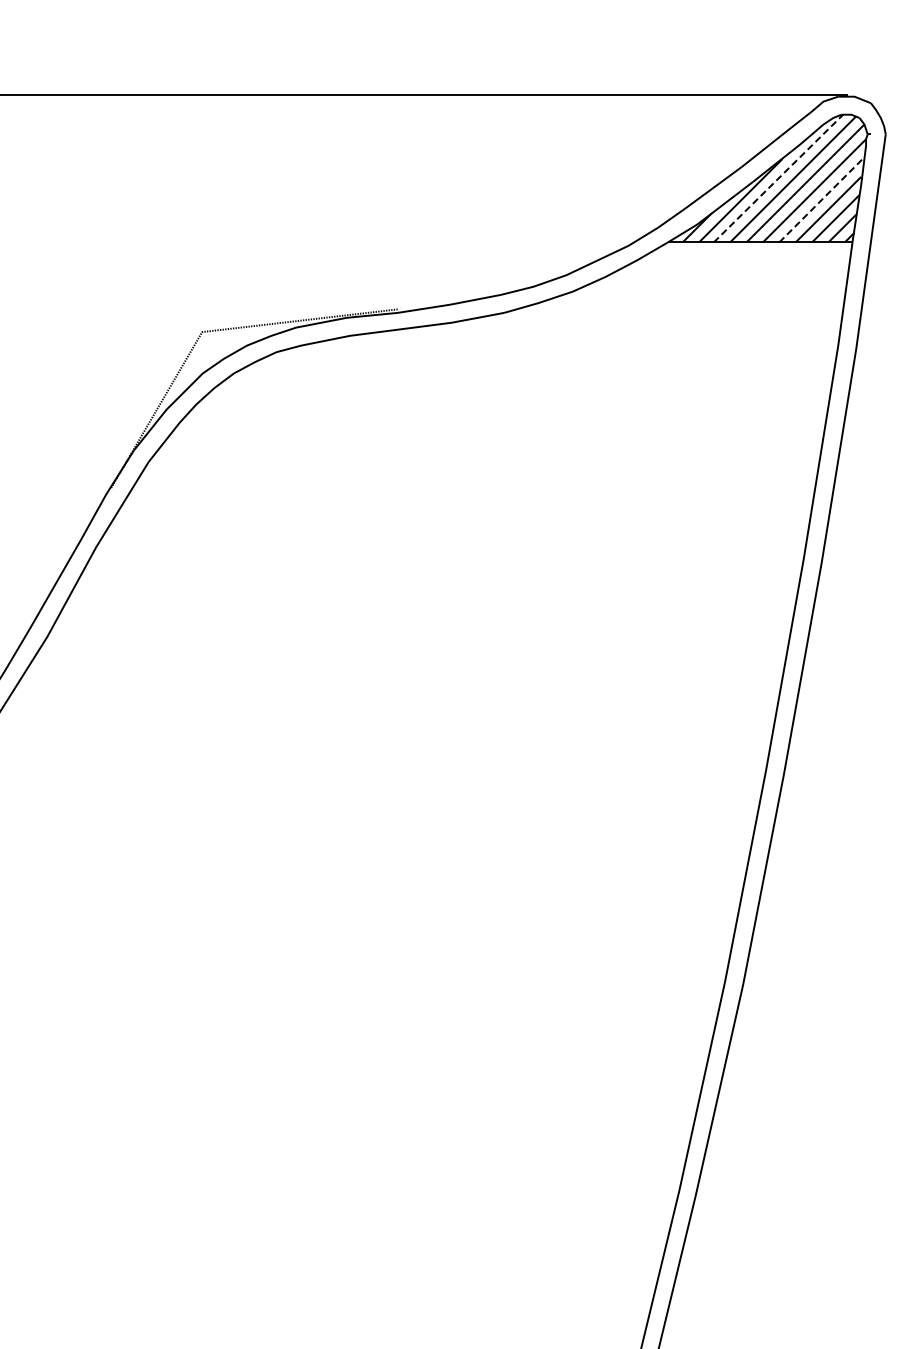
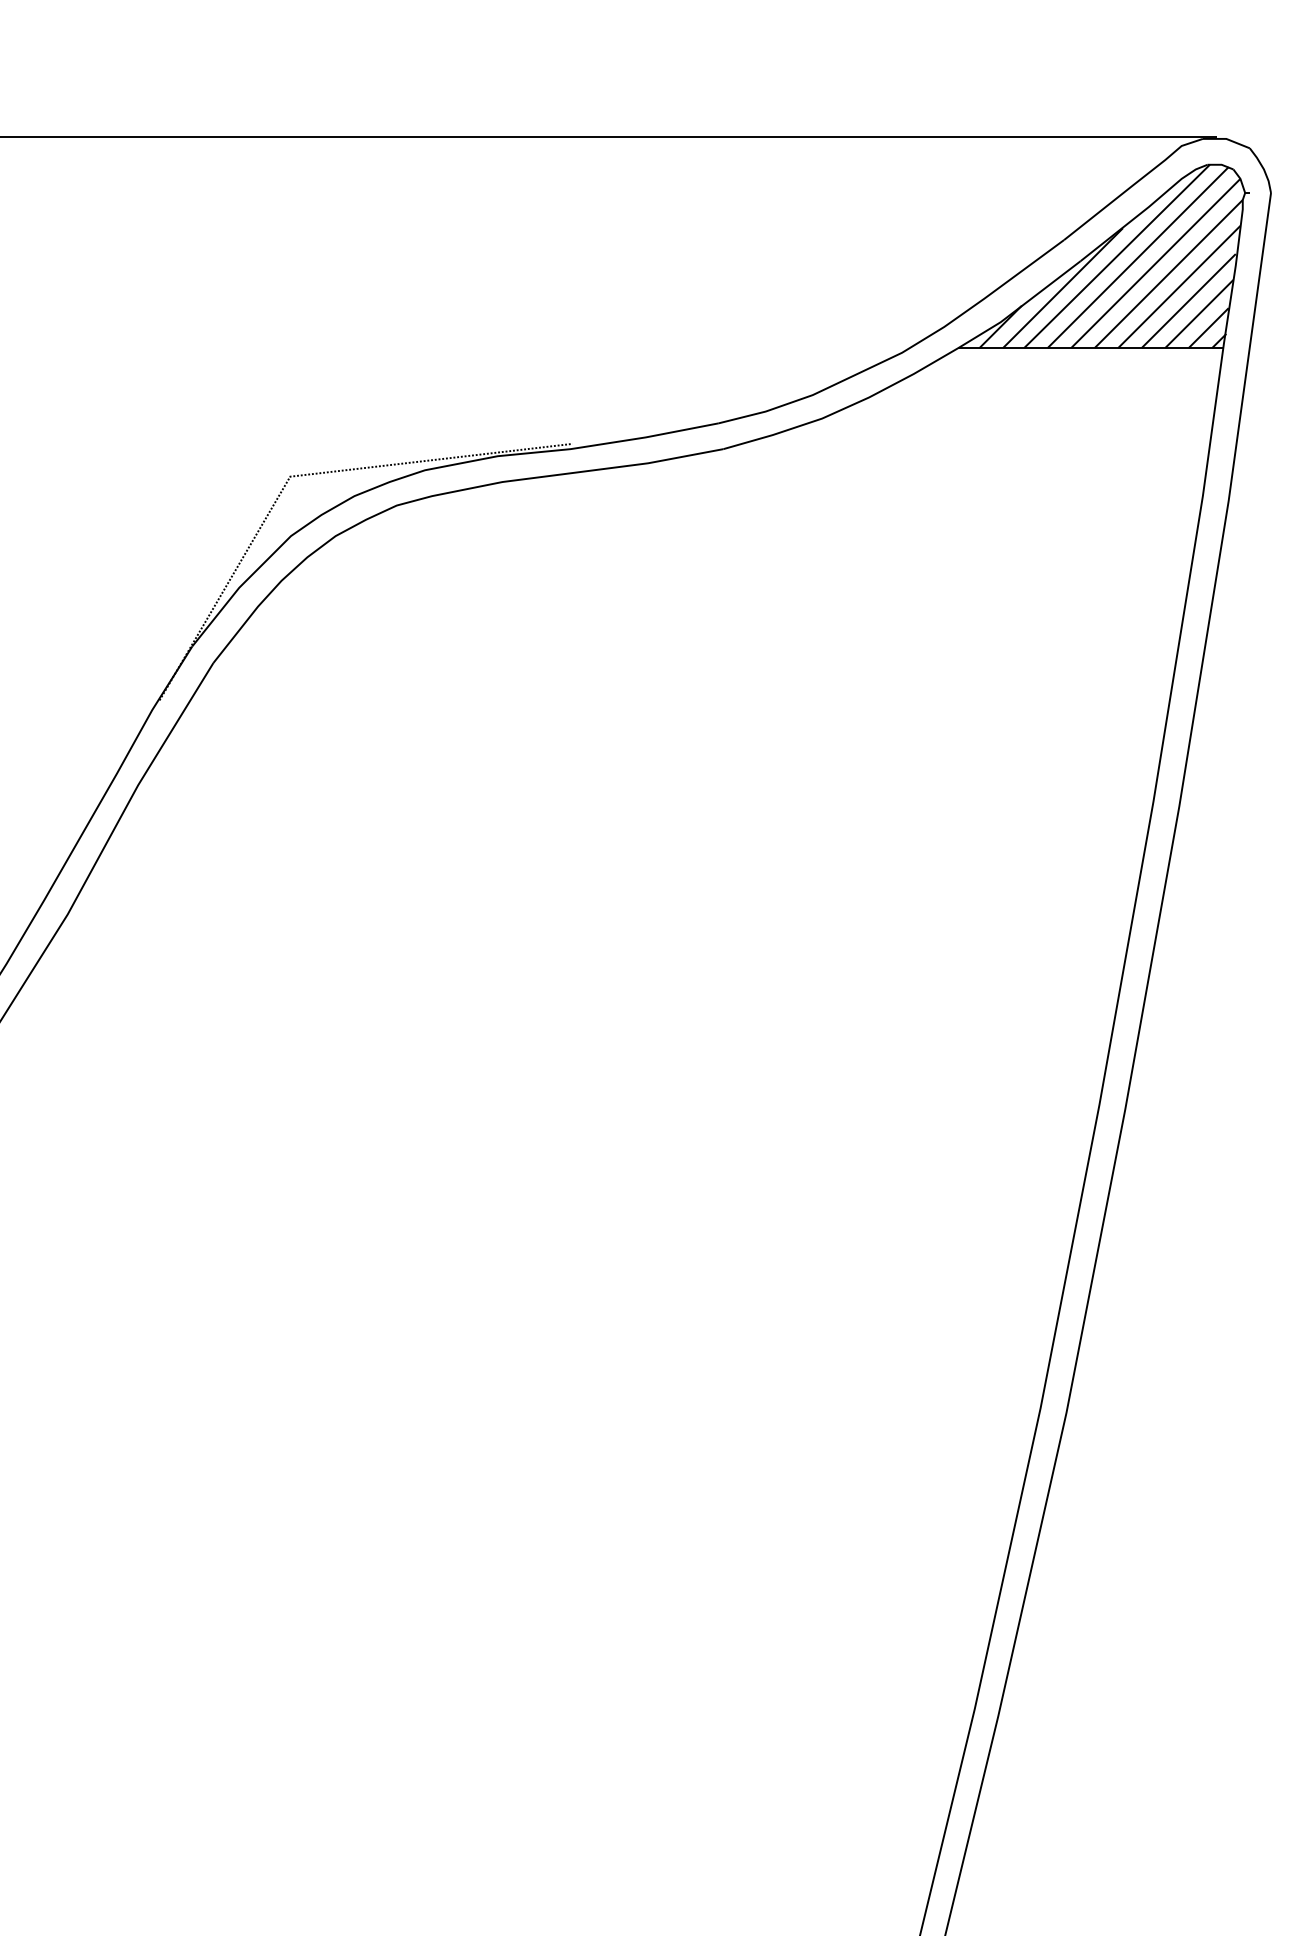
line: (778, 178) -> (1117, 256), dashed -> solid
line: (822, 199) -> (1180, 286), dashed -> solid

